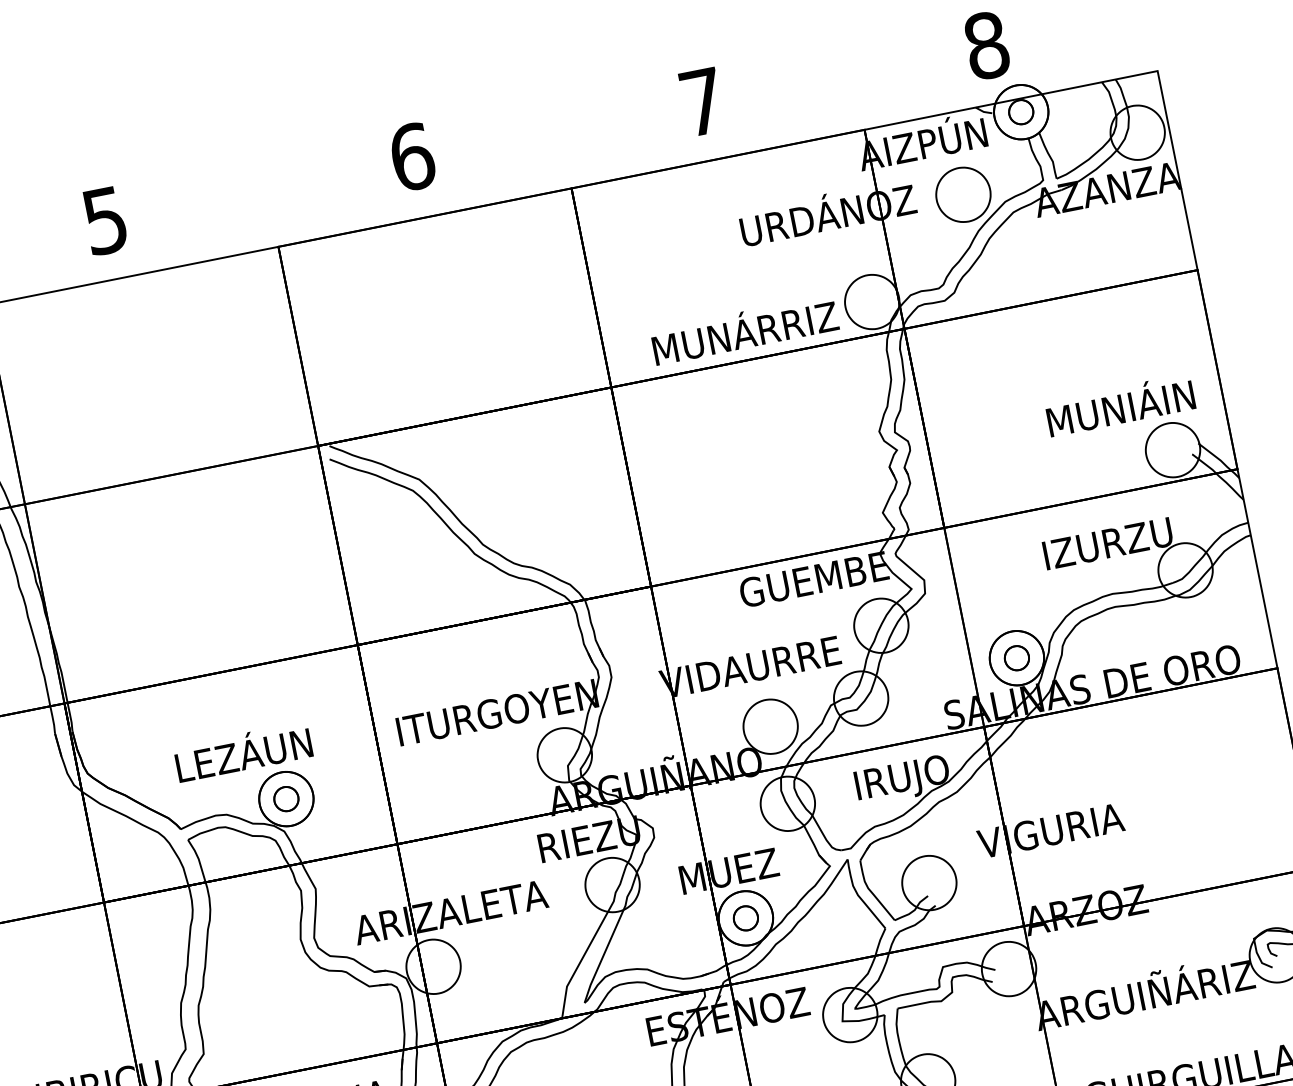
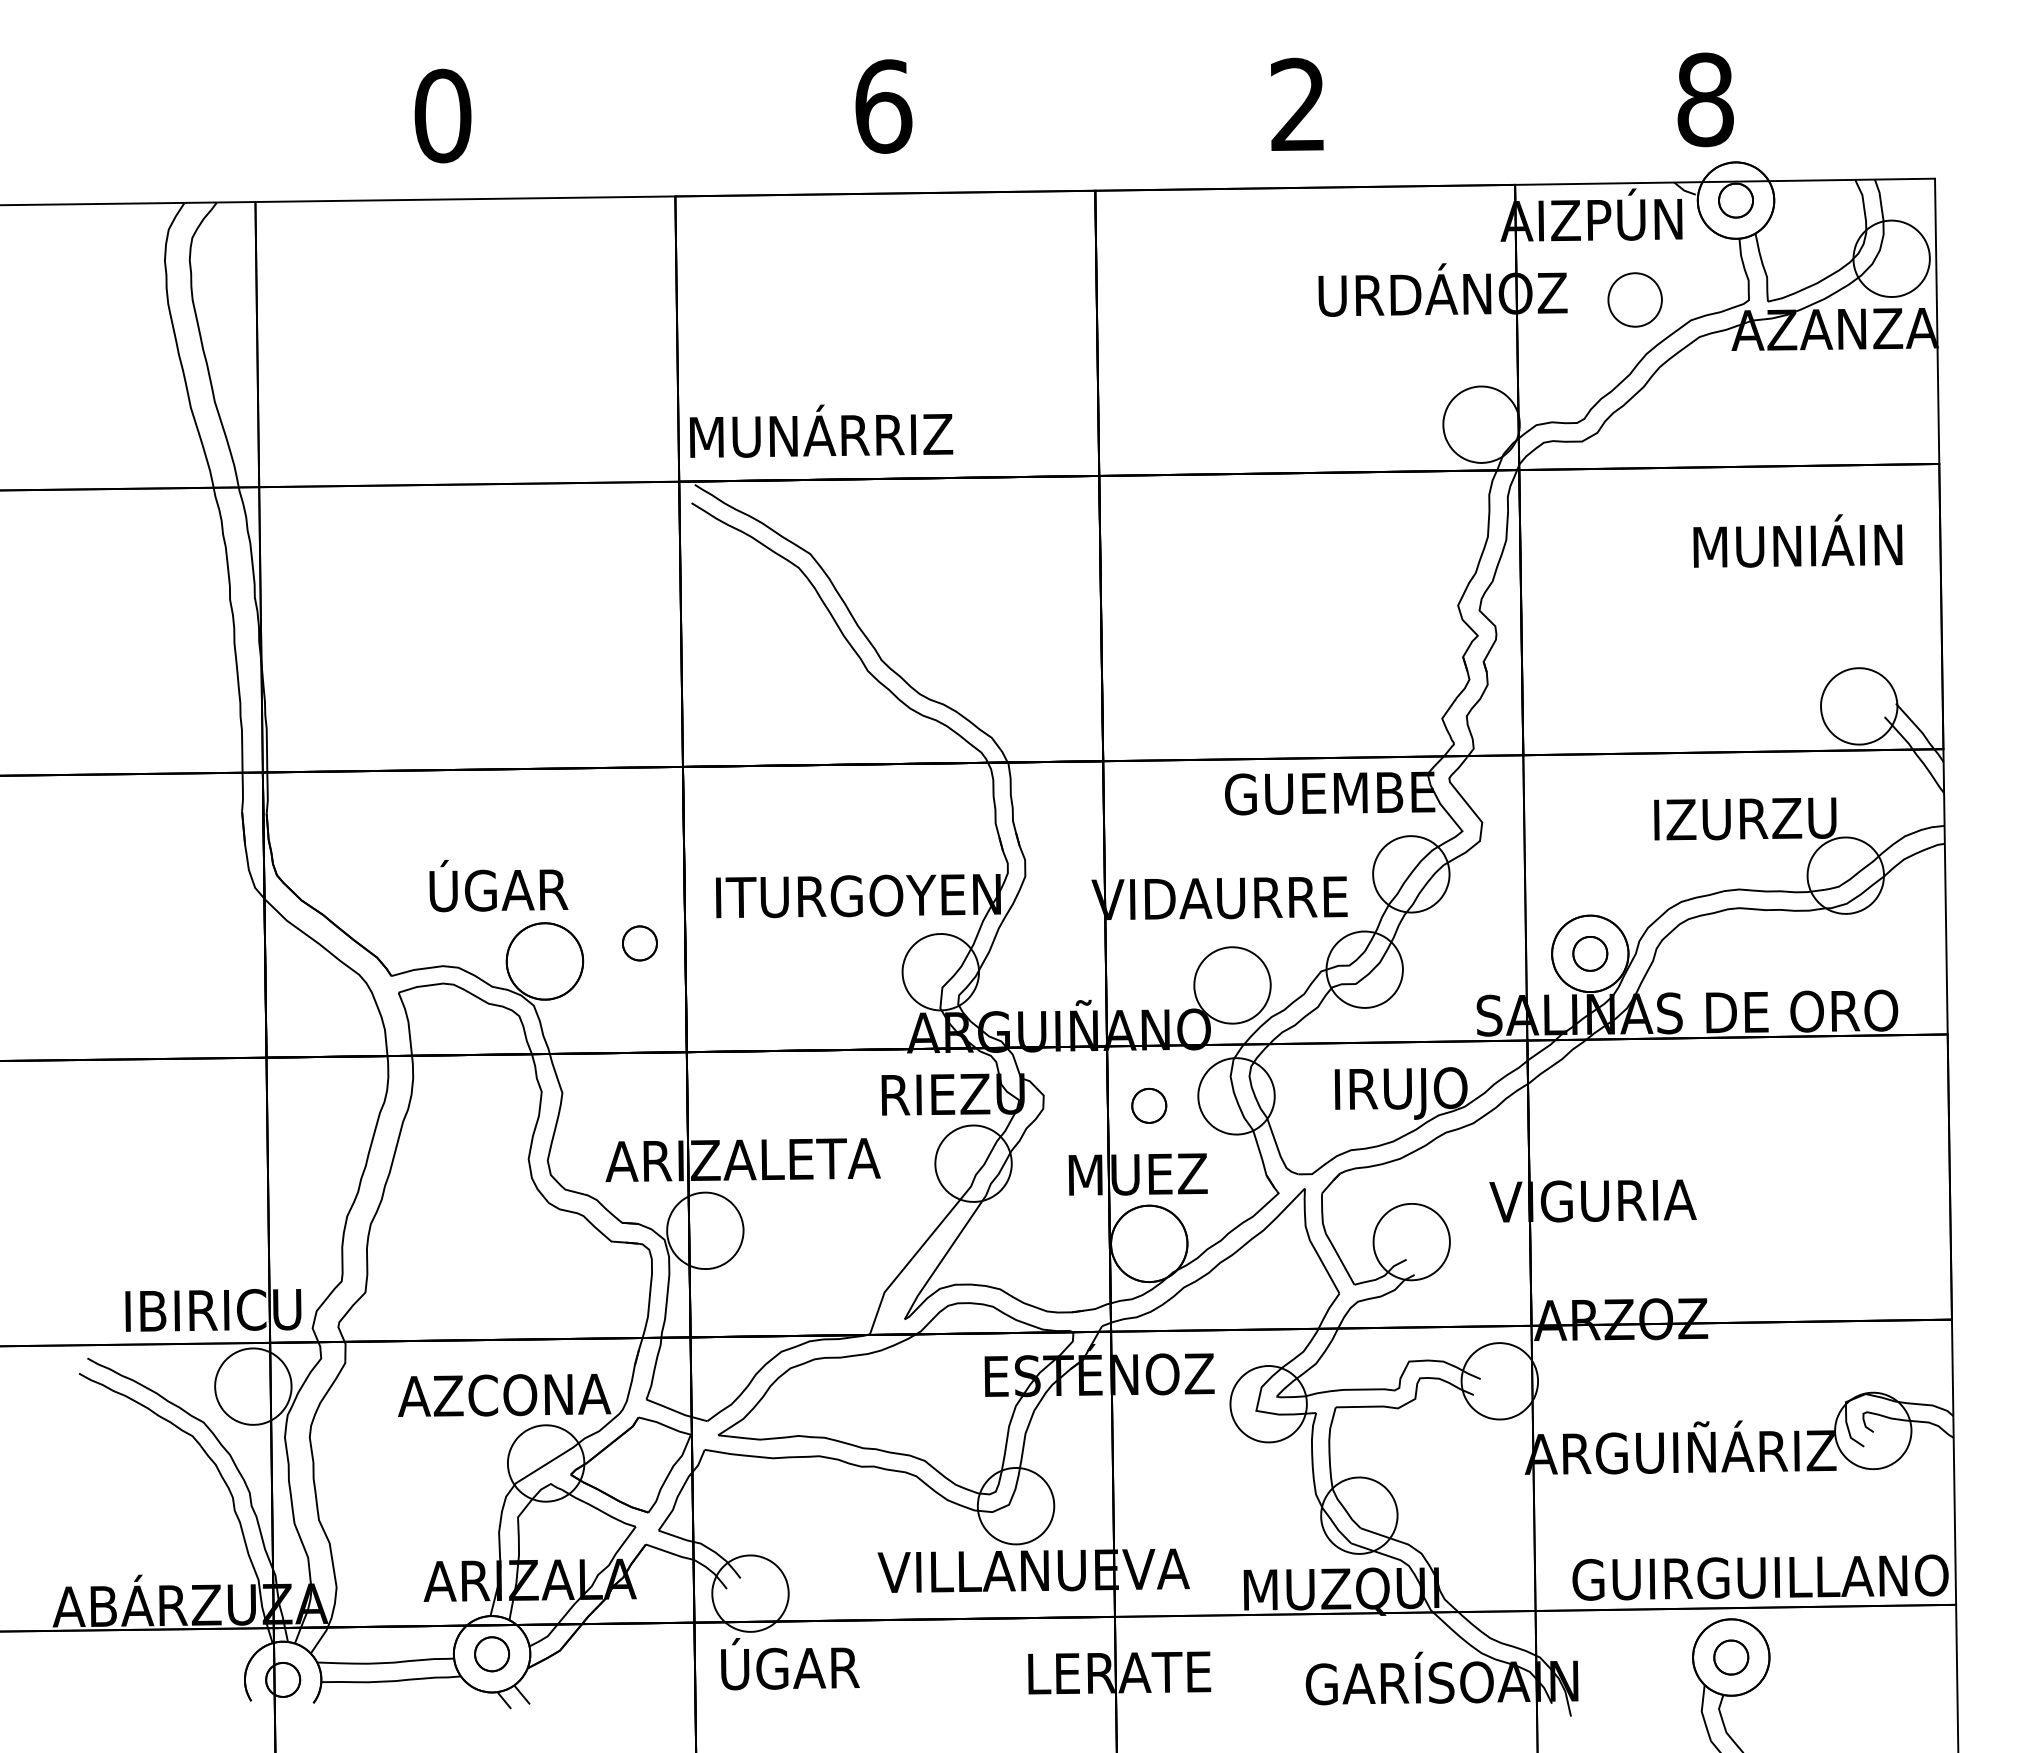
text: (701, 101) -> (1297, 103), 7 -> 2
part: (963, 194) -> (1635, 299), size x0.7
text: (105, 220) -> (442, 115), 5 -> 0
text: (744, 329) -> (821, 430), moved
text: (1120, 405) -> (1797, 540), moved
text: (243, 752) -> (497, 885), LEZÁUN -> ÚGAR
part: (286, 799) -> (639, 943), moved
part: (746, 918) -> (1149, 1105), moved

